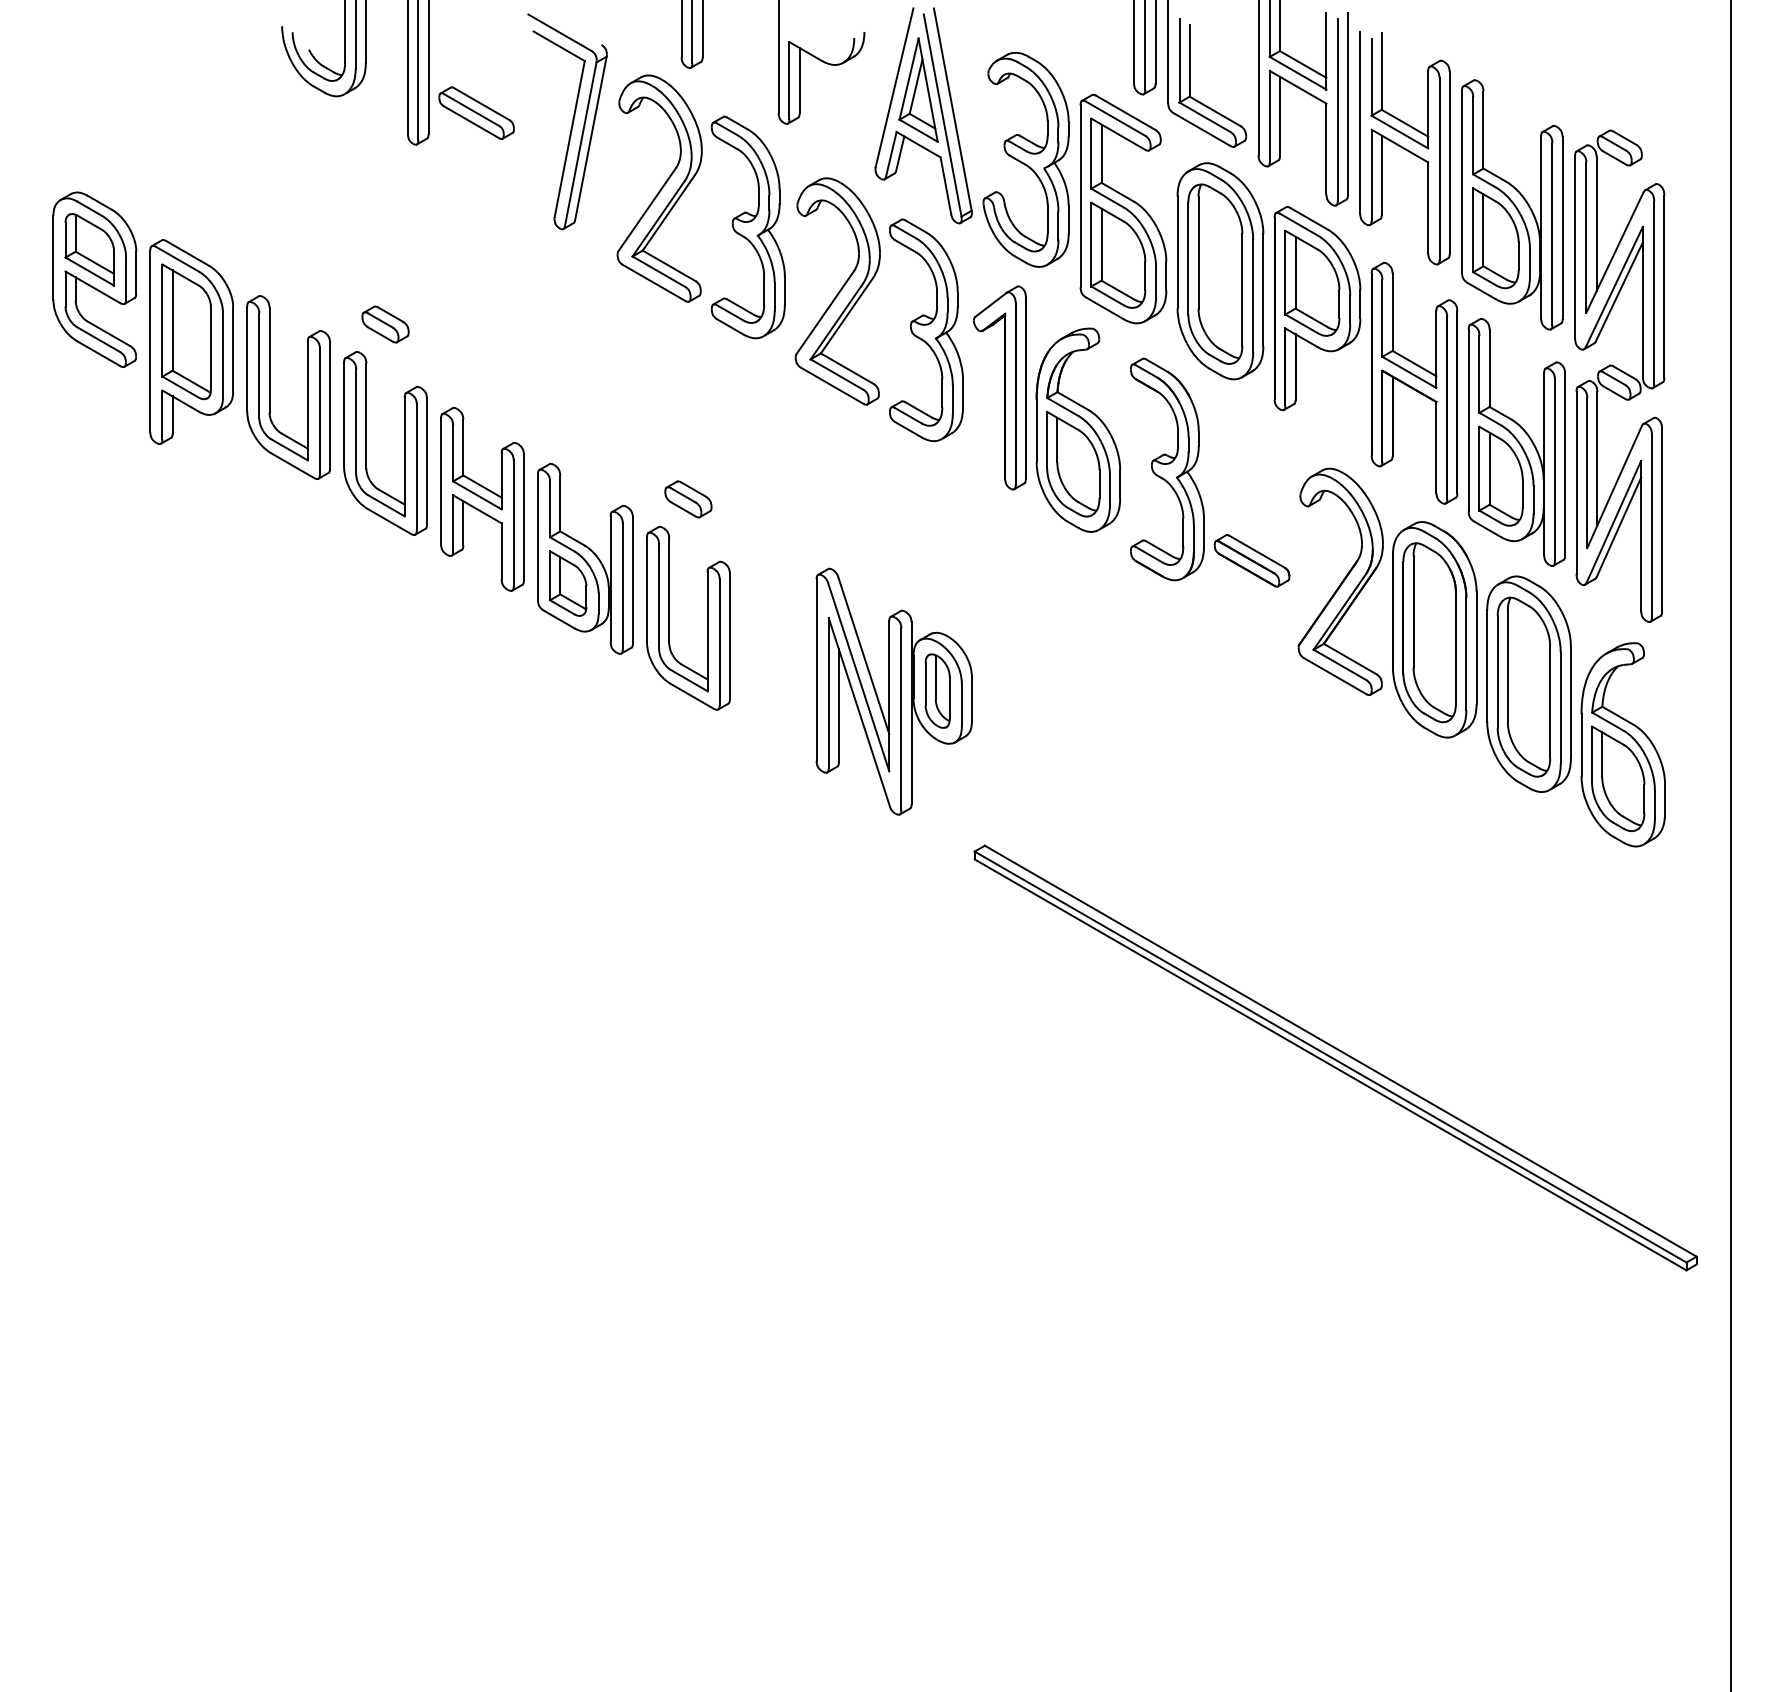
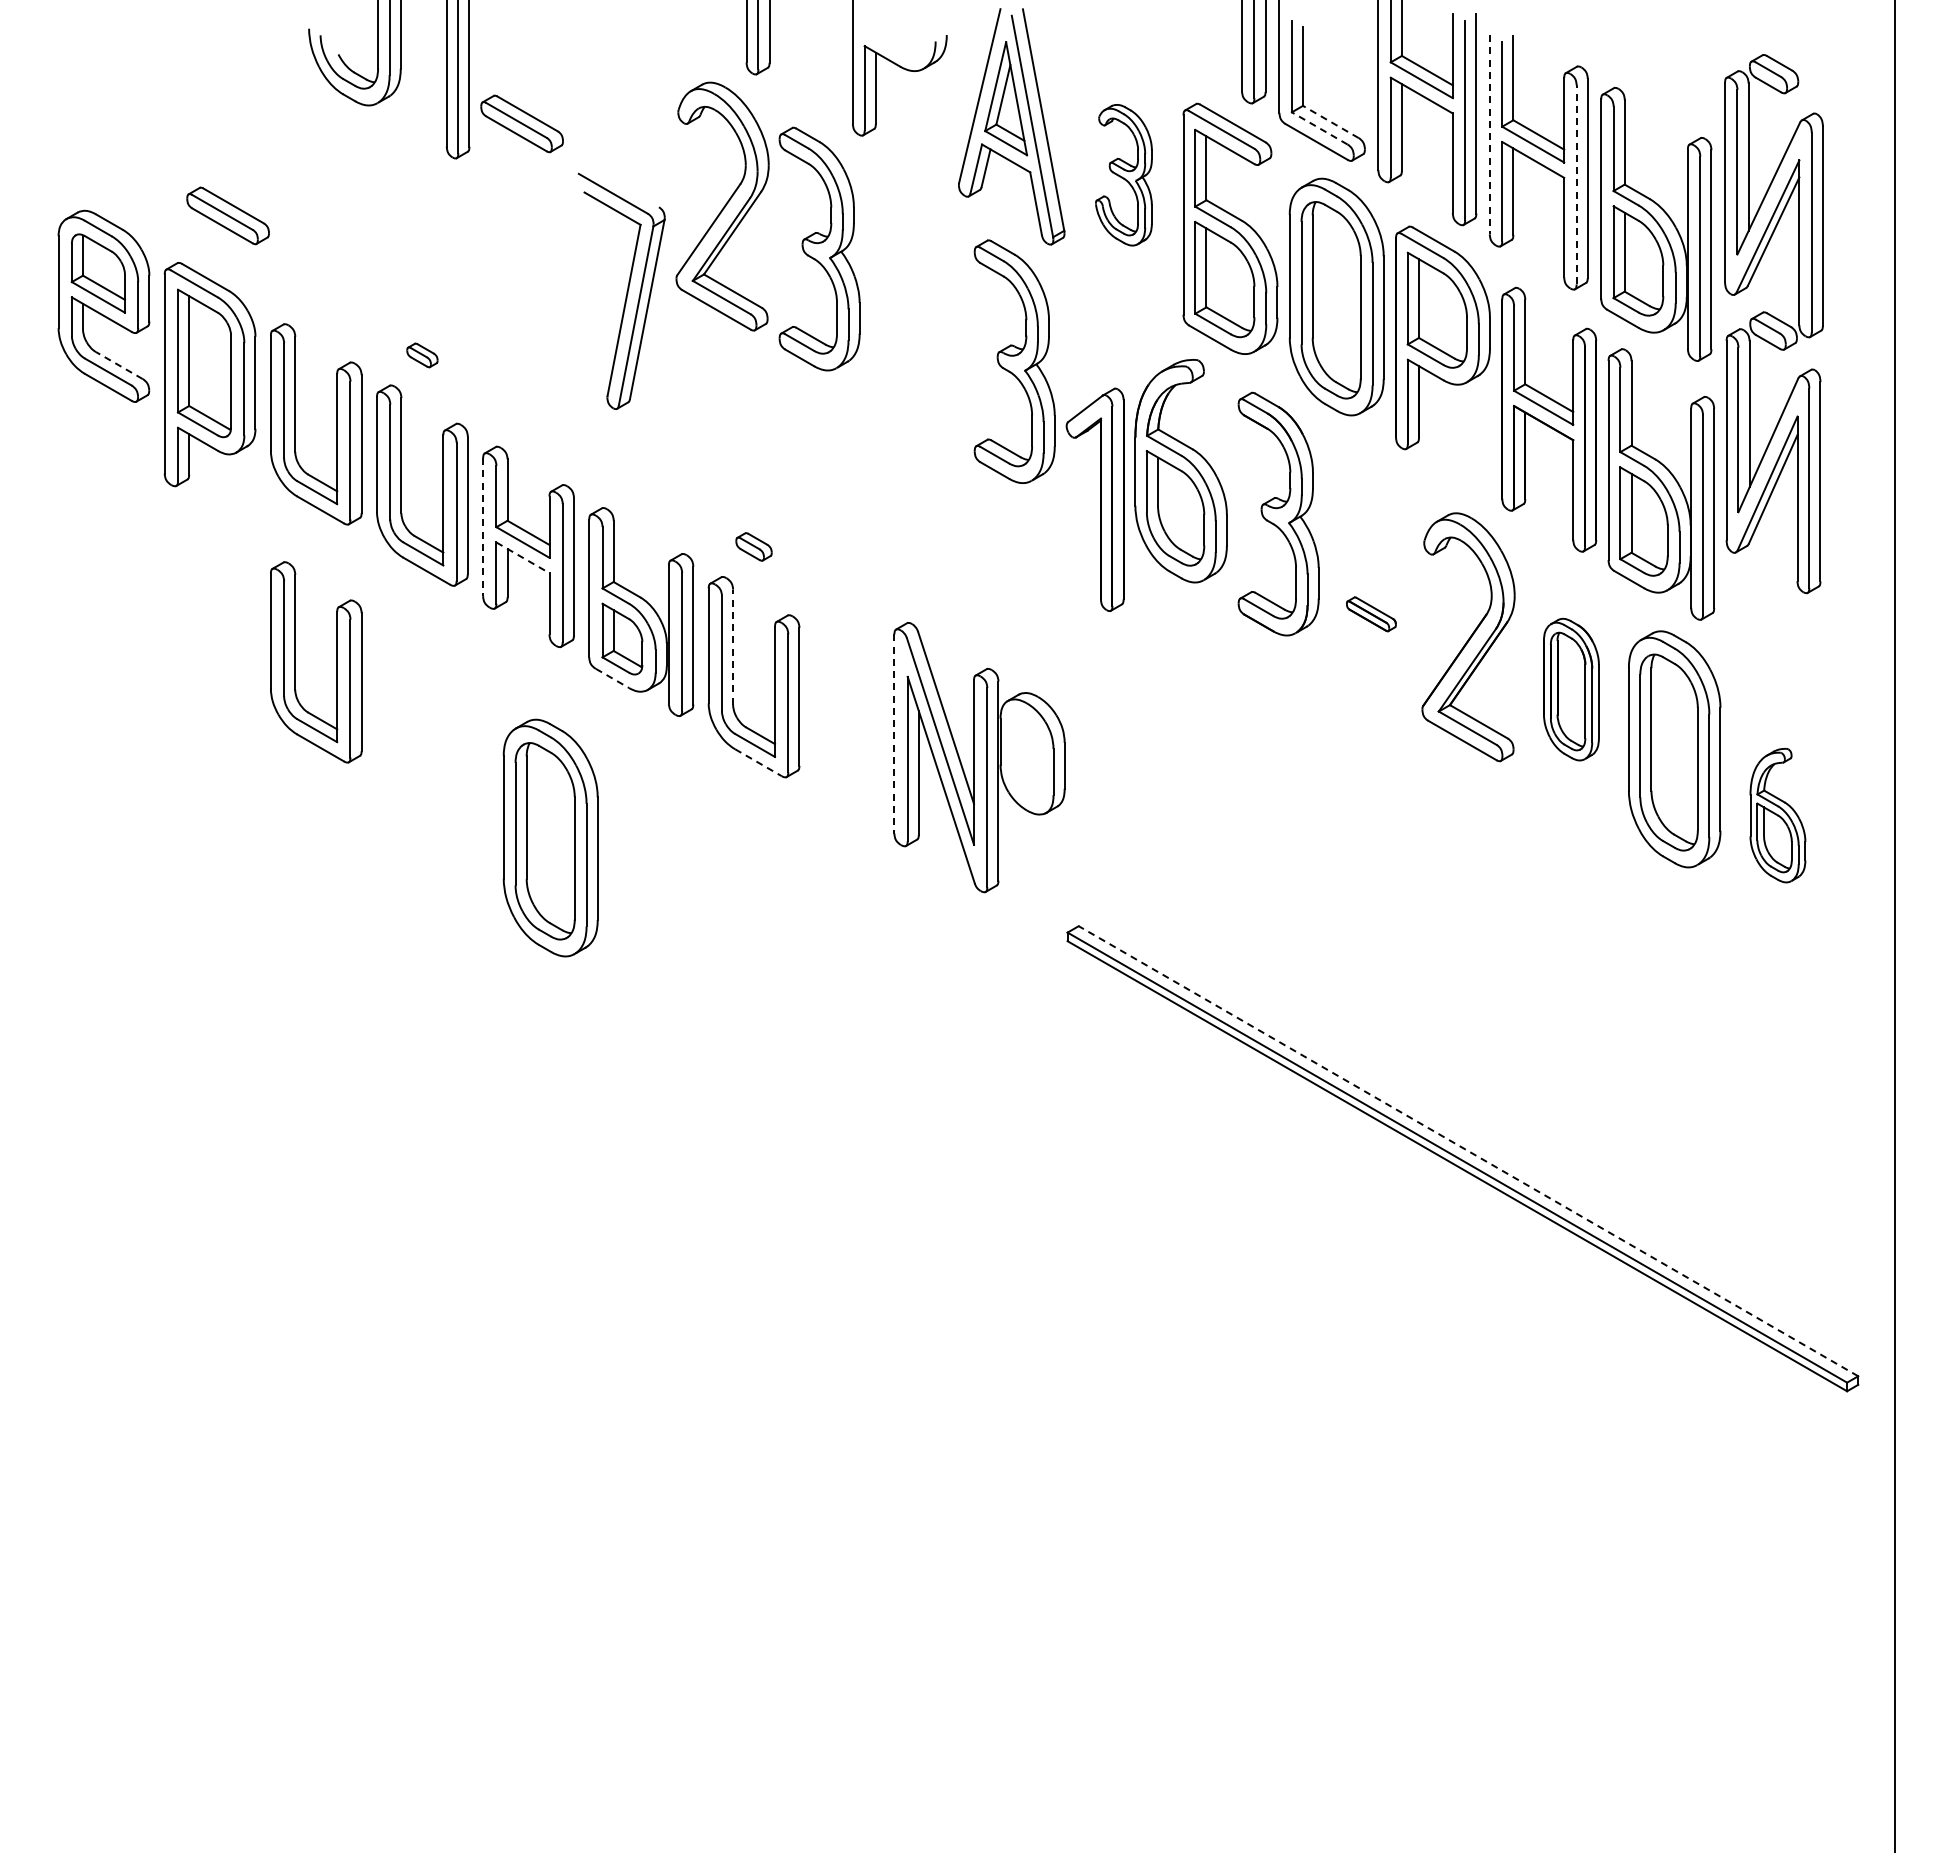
line: (1214, 110) -> (1330, 121), solid -> dashed
line: (1204, 117) -> (1319, 128), solid -> dashed
part: (567, 120) -> (621, 290), moved
line: (1359, 122) -> (1489, 134), solid -> dashed
part: (1025, 160) -> (1123, 175), size x0.6
line: (1439, 168) -> (1576, 184), solid -> dashed
part: (207, 196) -> (227, 215), added
part: (837, 291) -> (917, 319), removed
part: (385, 324) -> (422, 355), size x0.6
line: (109, 333) -> (119, 365), solid -> dashed
part: (1619, 376) -> (1773, 324), moved
part: (999, 387) -> (1094, 499), moved
line: (441, 481) -> (483, 527), solid -> dashed
part: (687, 499) -> (753, 546), size x0.7
line: (476, 509) -> (522, 557), solid -> dashed
part: (1252, 561) -> (1371, 614), size x0.6
line: (669, 590) -> (733, 646), solid -> dashed
part: (307, 604) -> (336, 662), added
line: (559, 619) -> (612, 678), solid -> dashed
part: (1434, 629) -> (1571, 689), size x0.6
line: (816, 669) -> (894, 733), solid -> dashed
part: (938, 690) -> (1027, 756), removed
line: (692, 696) -> (758, 762), solid -> dashed
part: (1622, 744) -> (1777, 815), size x0.6
part: (502, 764) -> (550, 837), added
line: (1340, 1050) -> (1468, 1150), solid -> dashed

